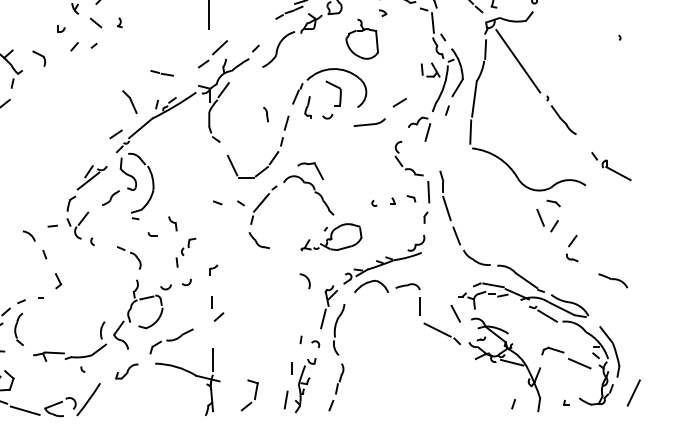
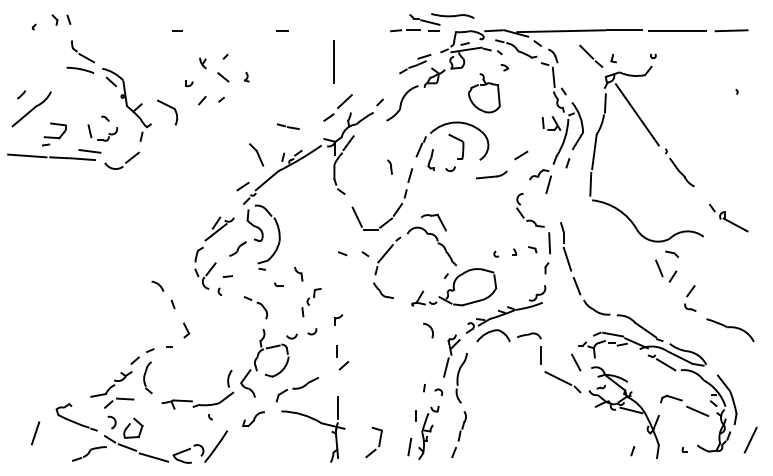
part: (39, 58) -> (167, 112), size x1.67
line: (52, 226) -> (227, 276), moved
part: (331, 237) -> (454, 287), size x1.43
part: (613, 281) -> (730, 330), size x1.67

